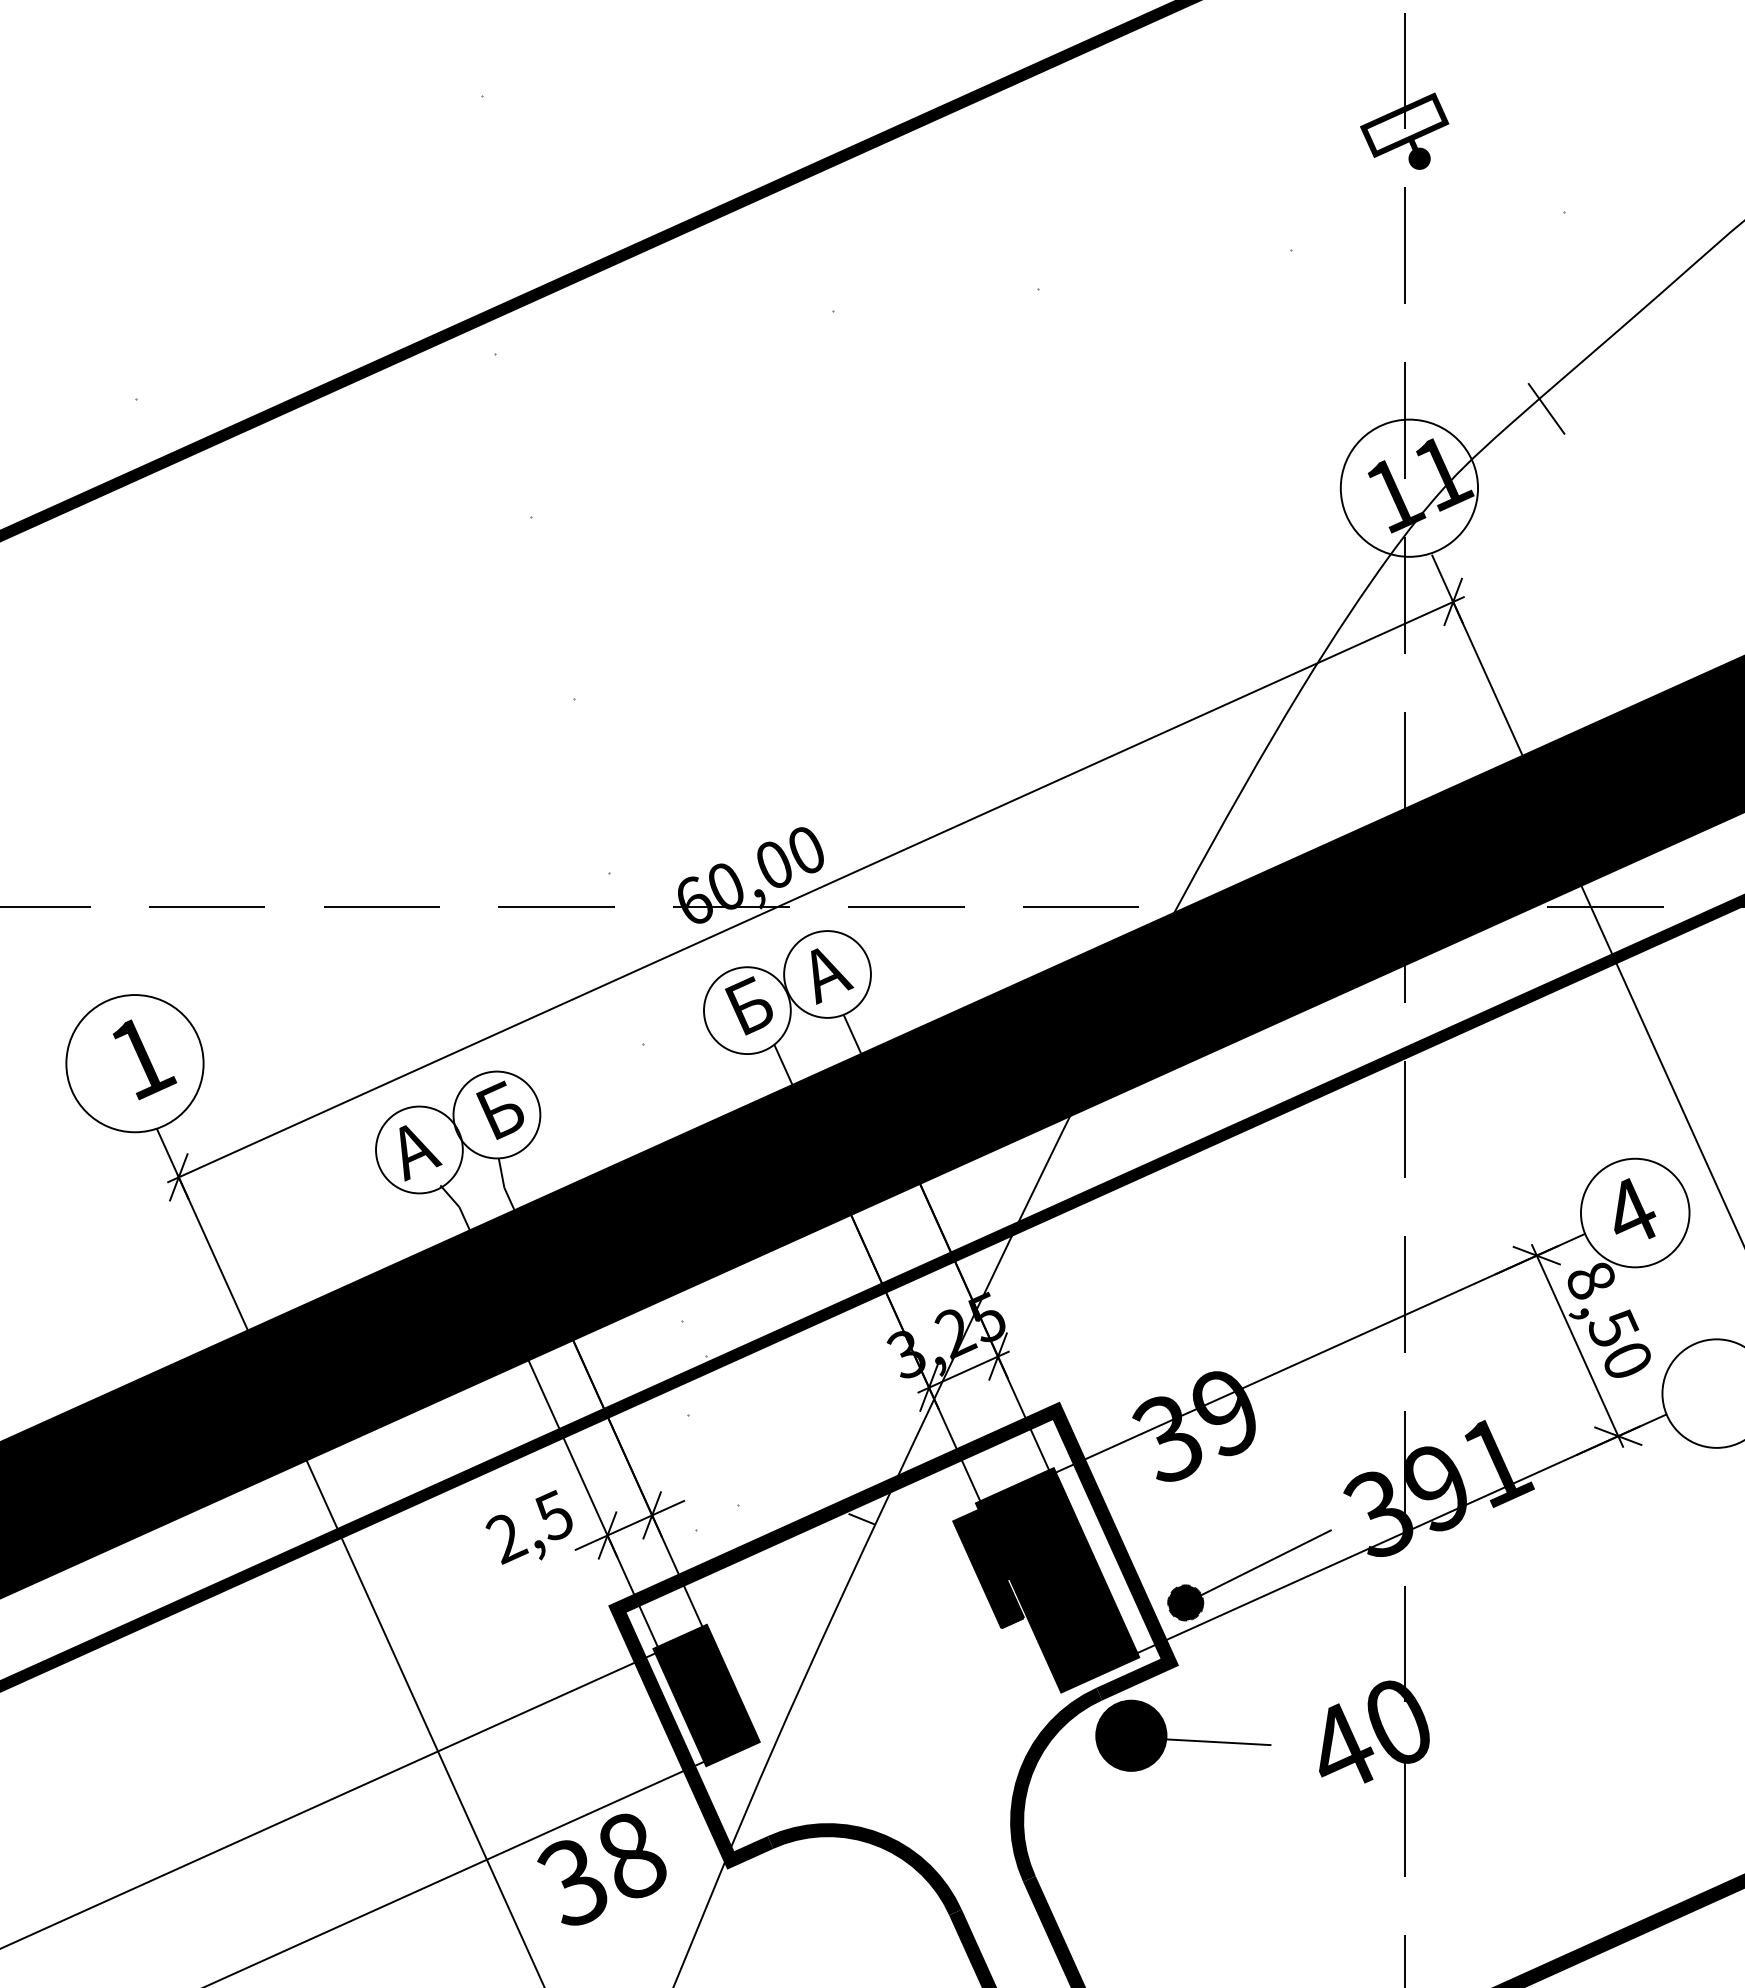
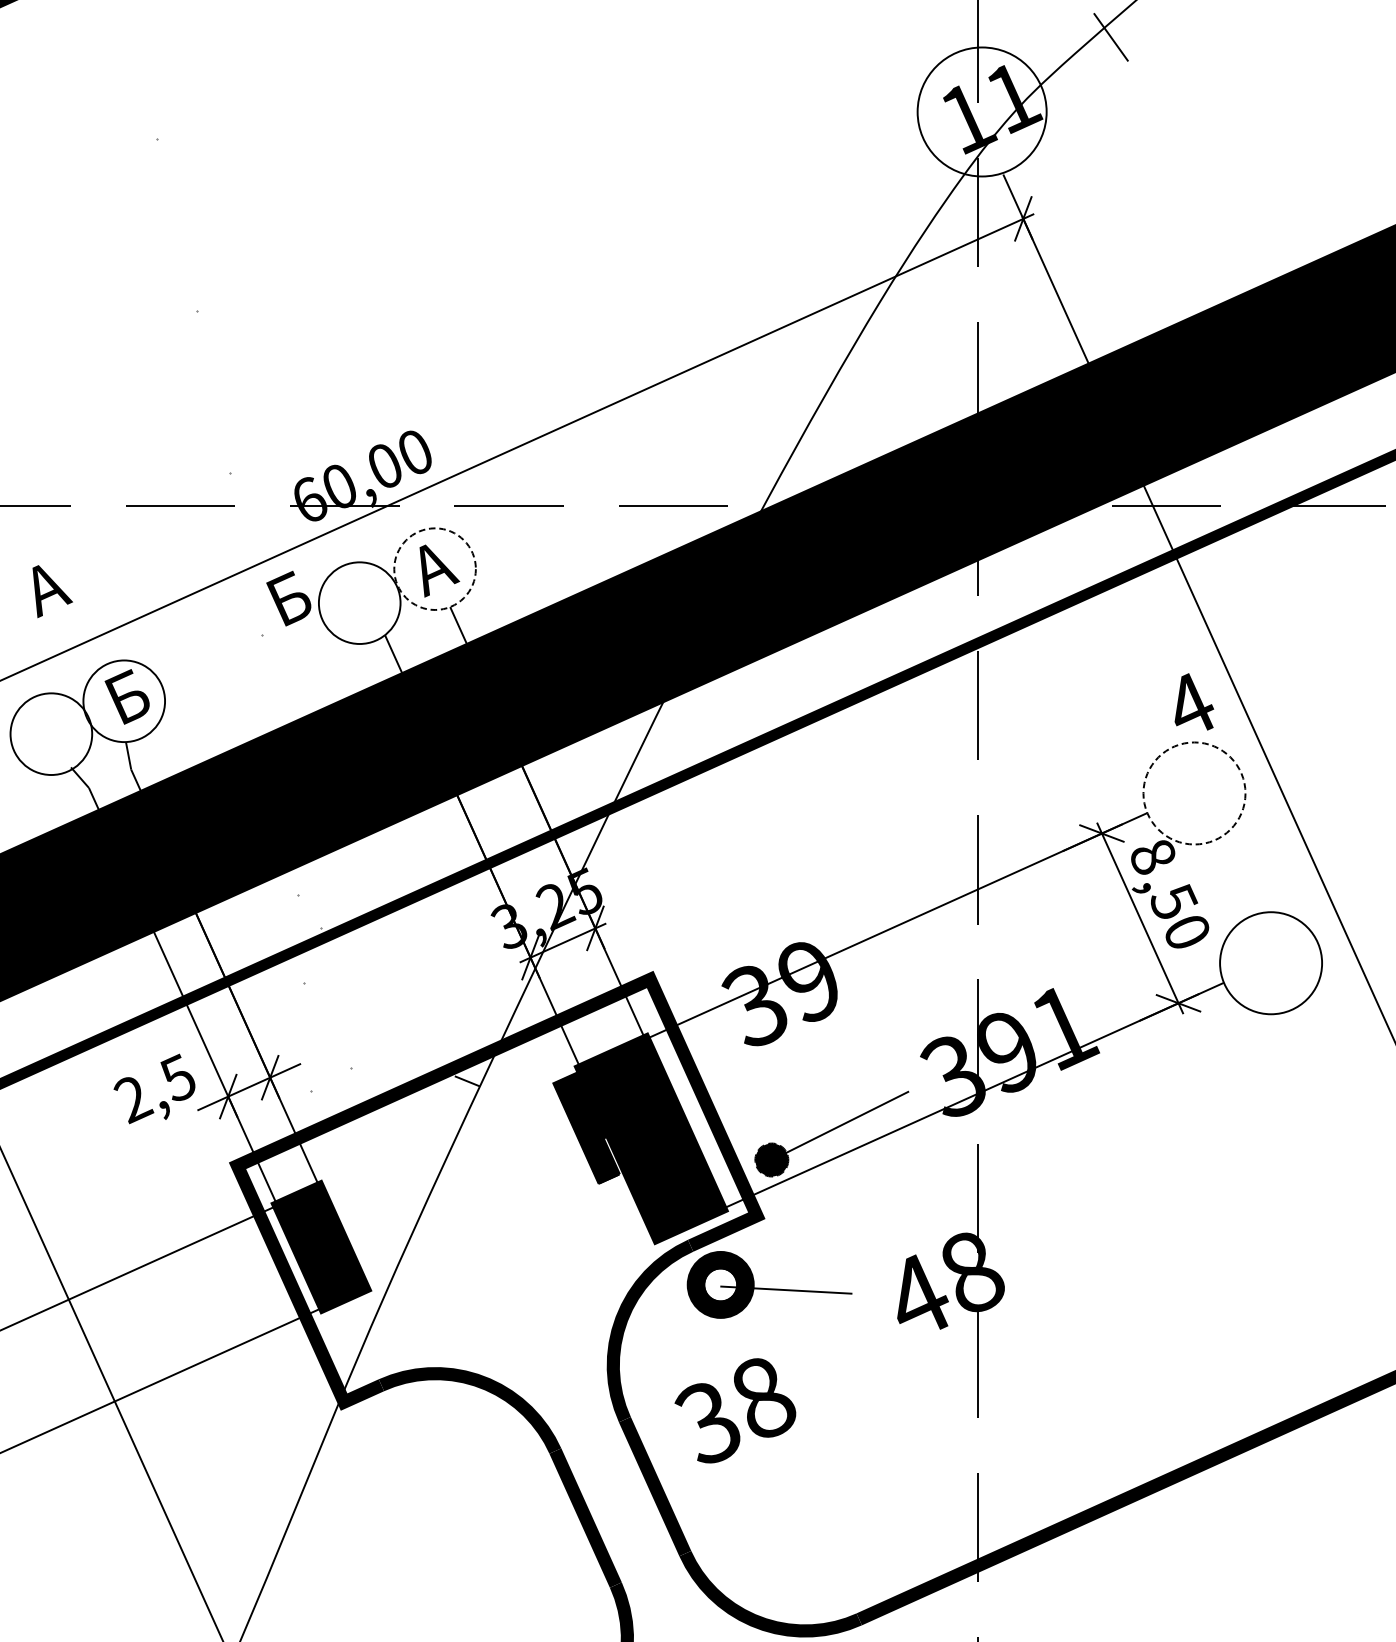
circle: (827, 974) -> (435, 569), solid -> dashed
text: (748, 1005) -> (288, 598), moved
text: (420, 1153) -> (52, 591), moved
text: (1635, 1208) -> (1194, 701), moved
circle: (1634, 1212) -> (1193, 792), solid -> dashed
text: (1400, 1722) -> (973, 1272), 40 -> 48
fill: (1130, 1735) -> (719, 1284), removed
text: (601, 1869) -> (734, 1410), moved

